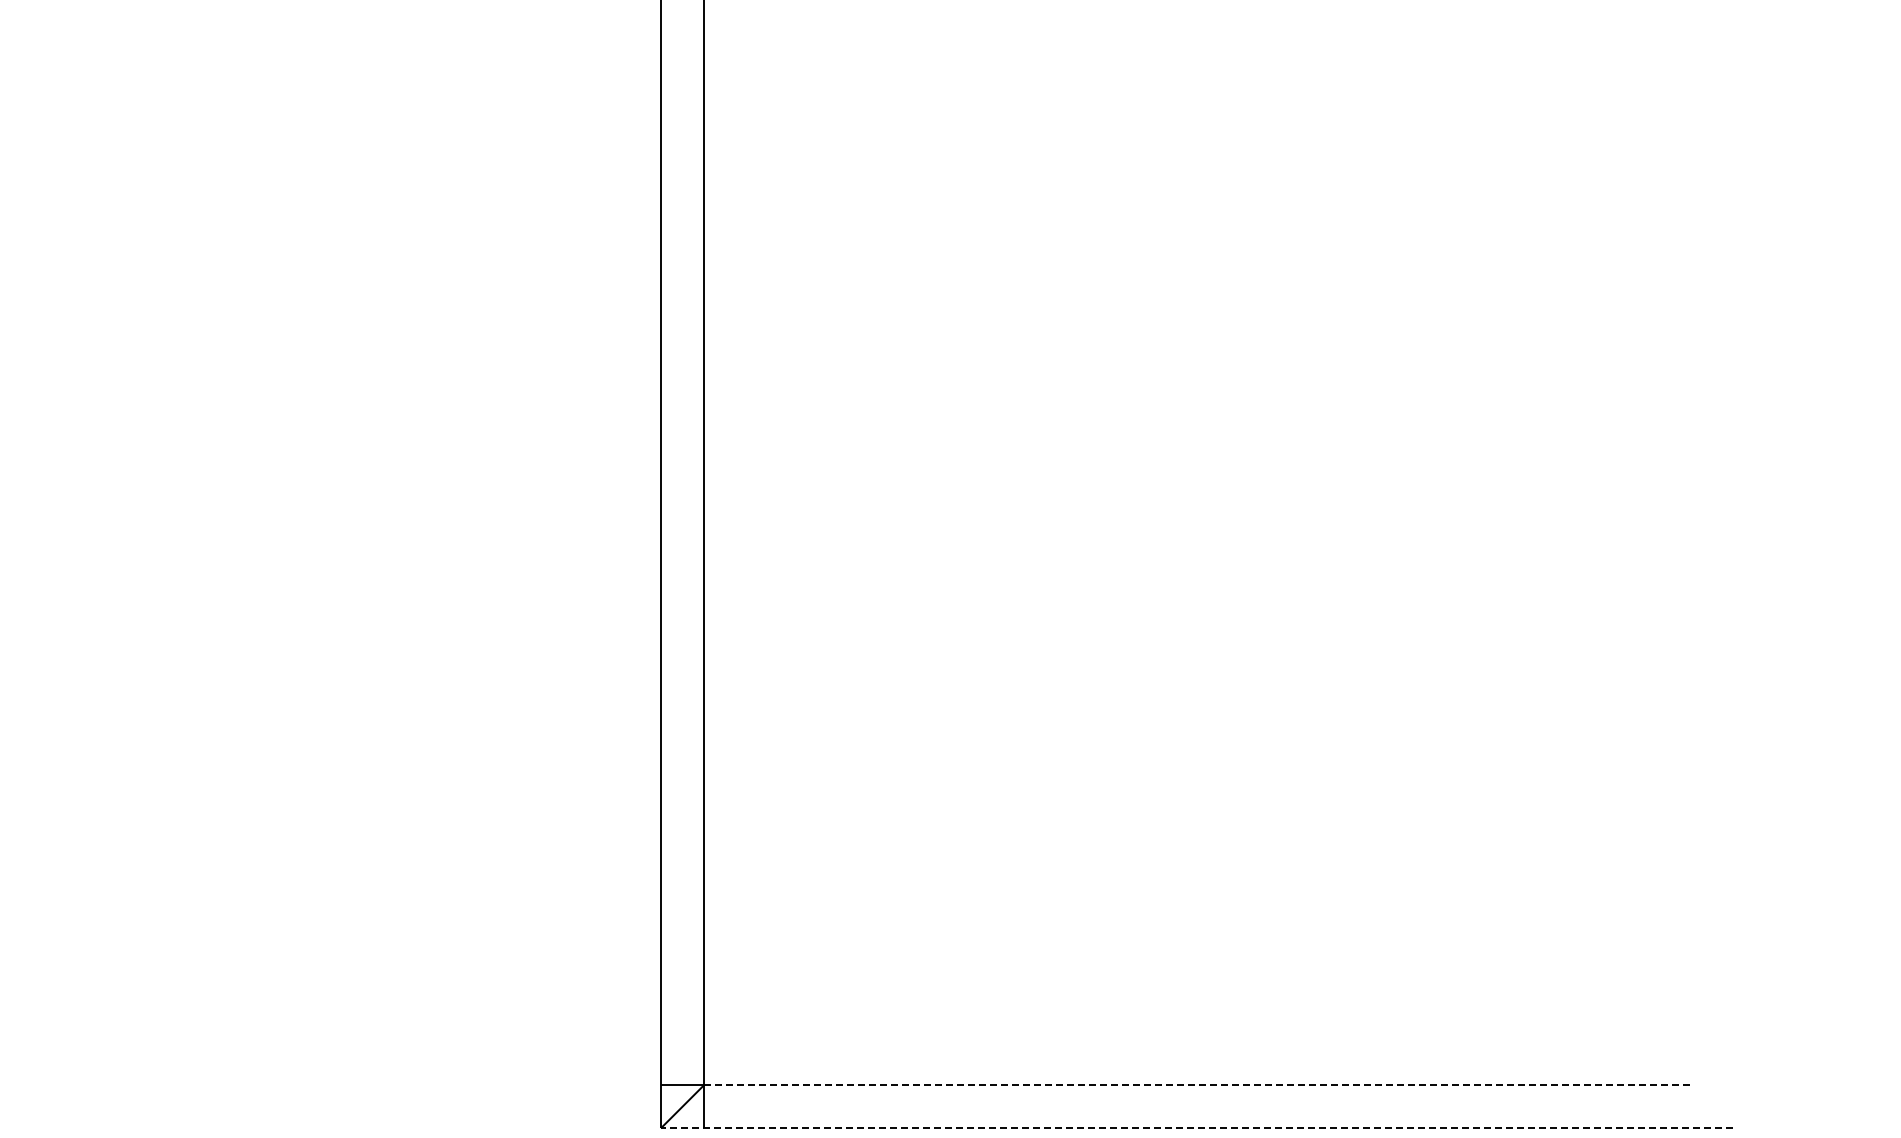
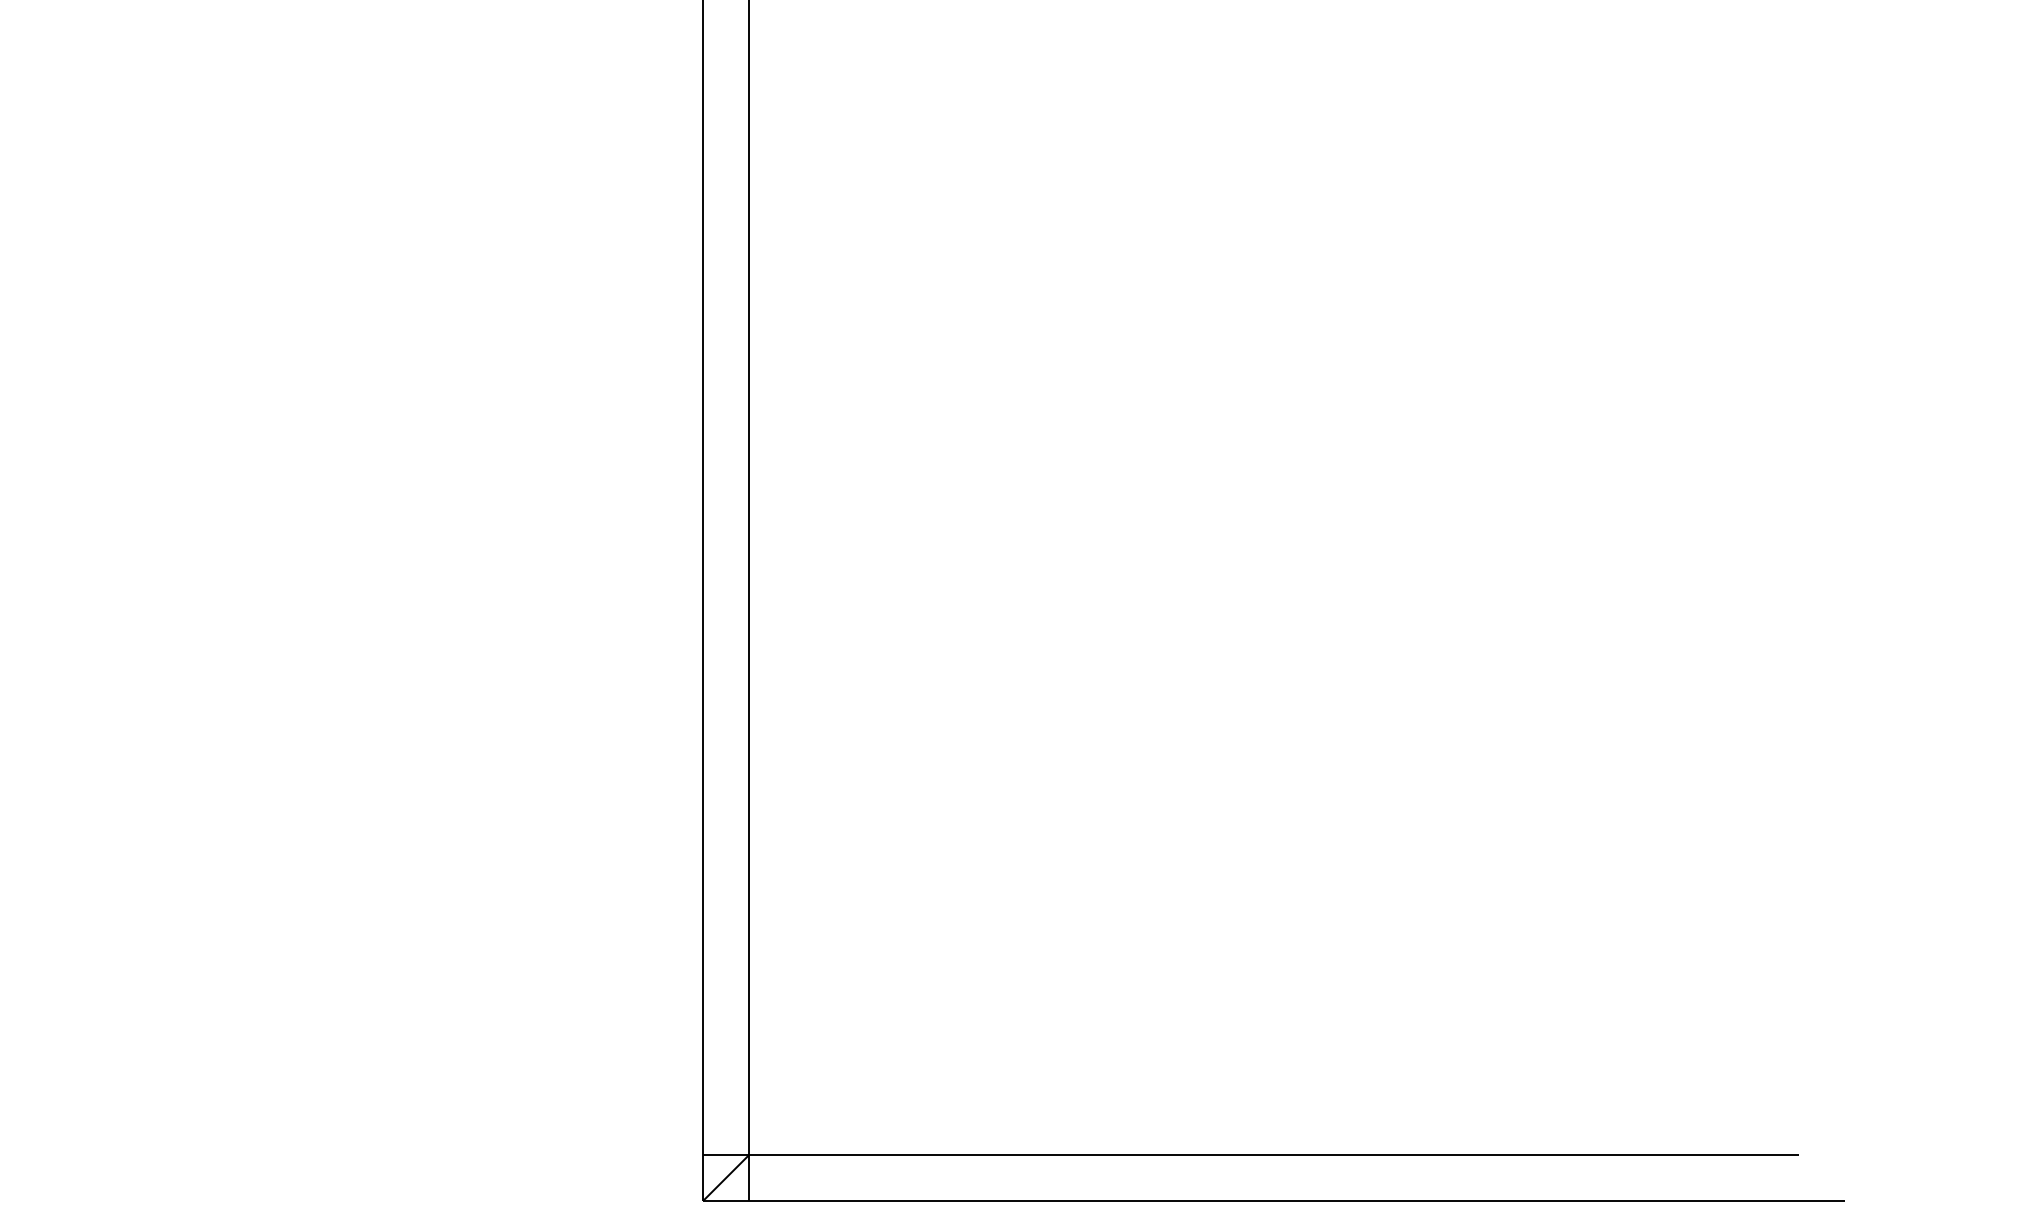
line: (1197, 1085) -> (1274, 1155), dashed -> solid
line: (1196, 1128) -> (1273, 1201), dashed -> solid

